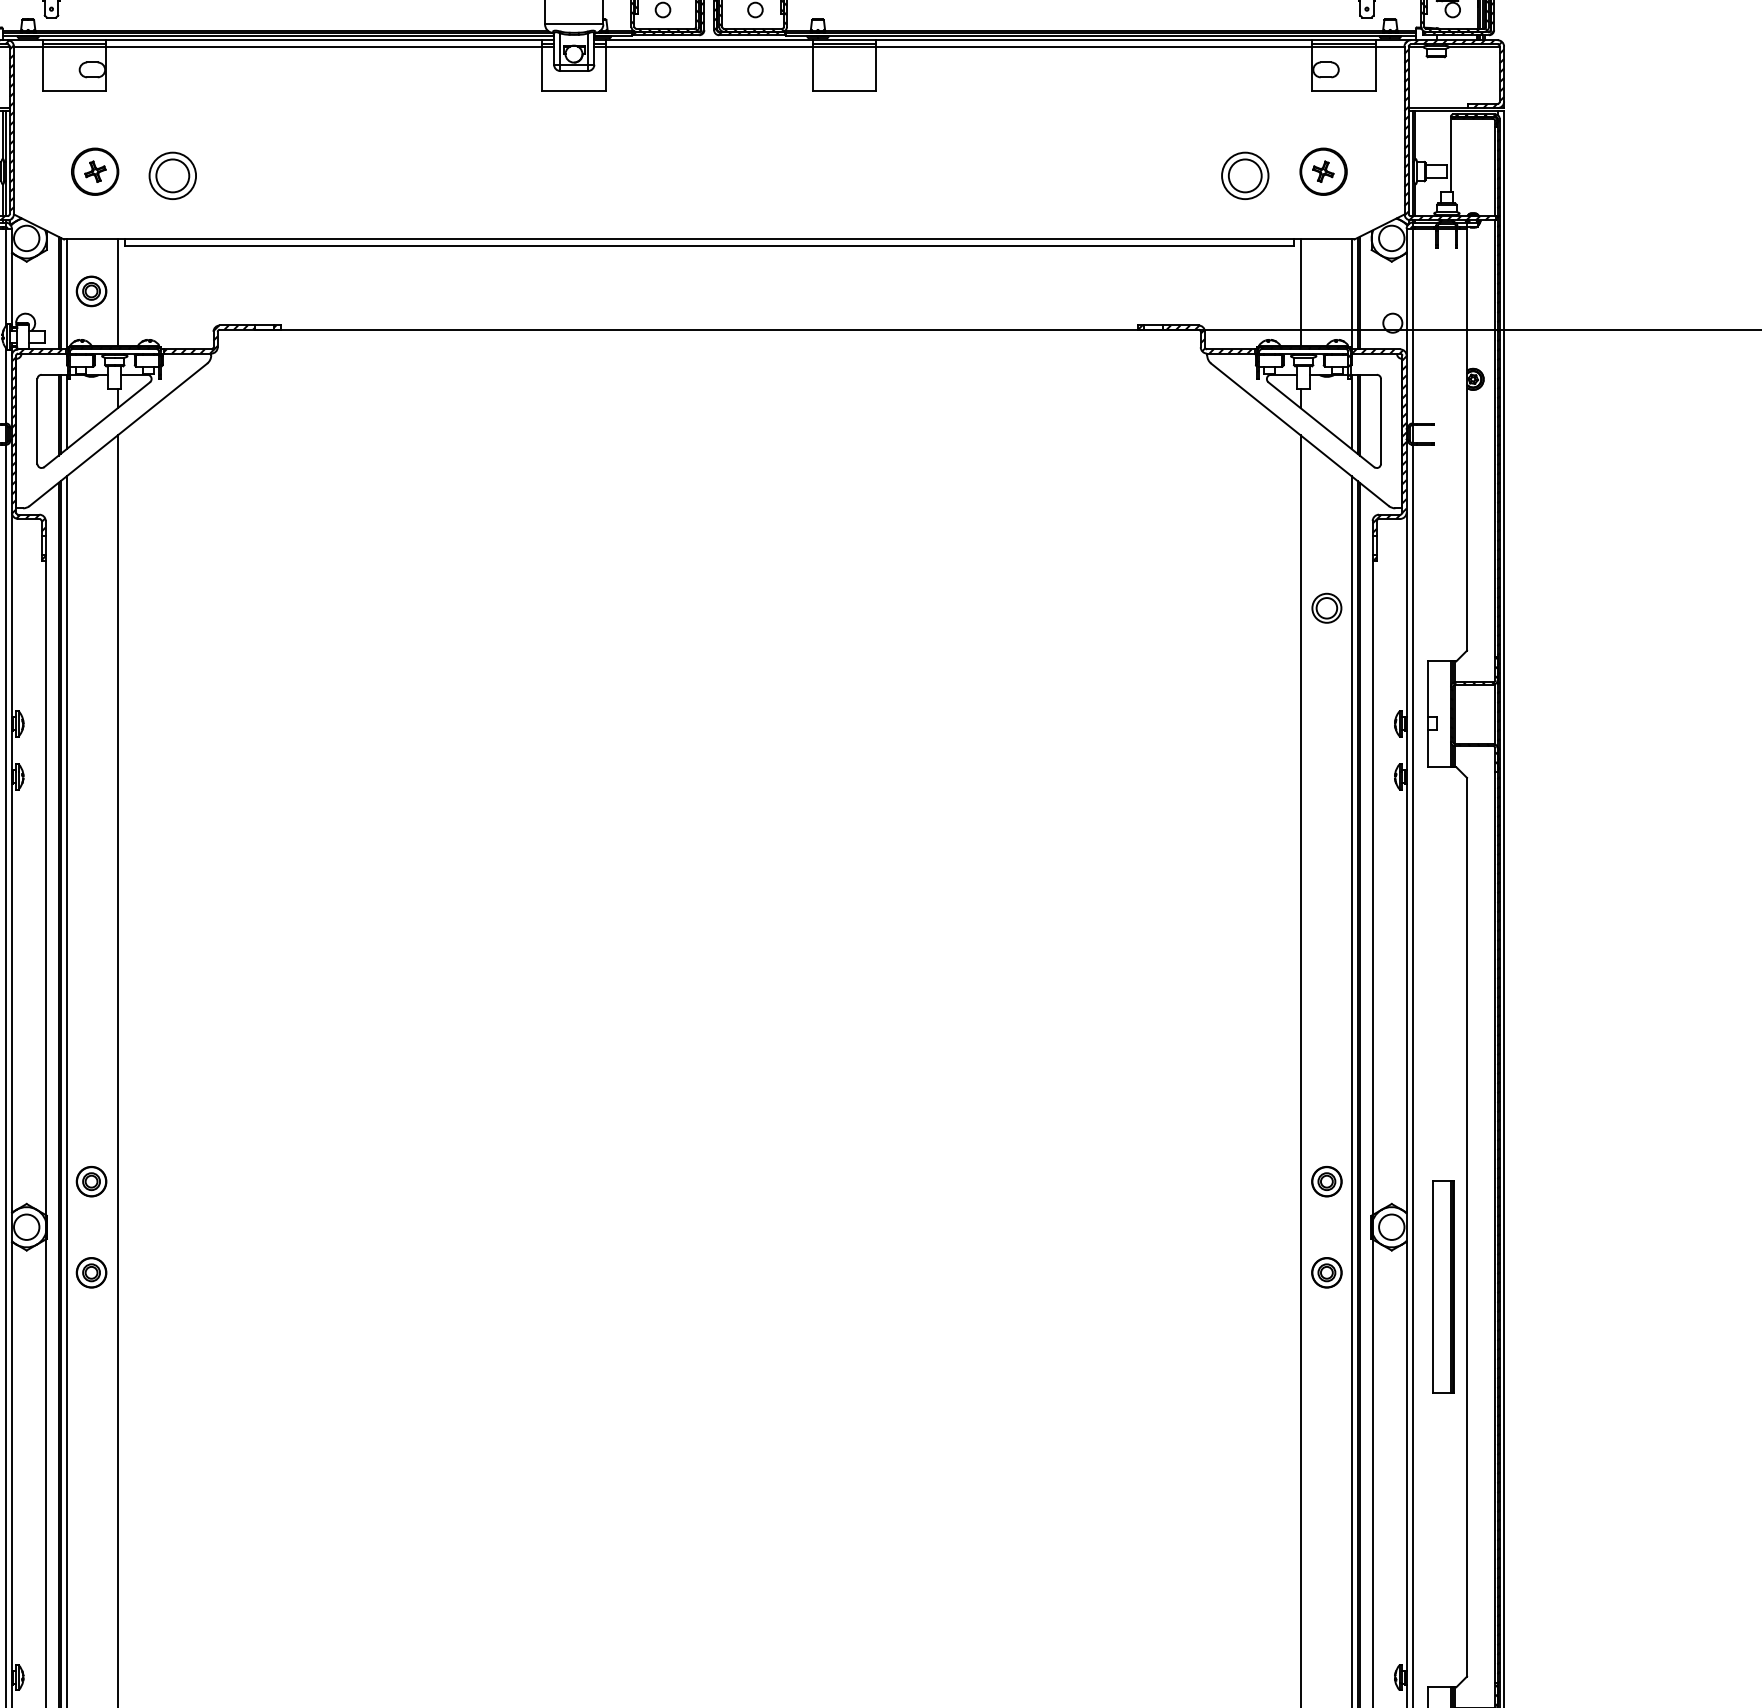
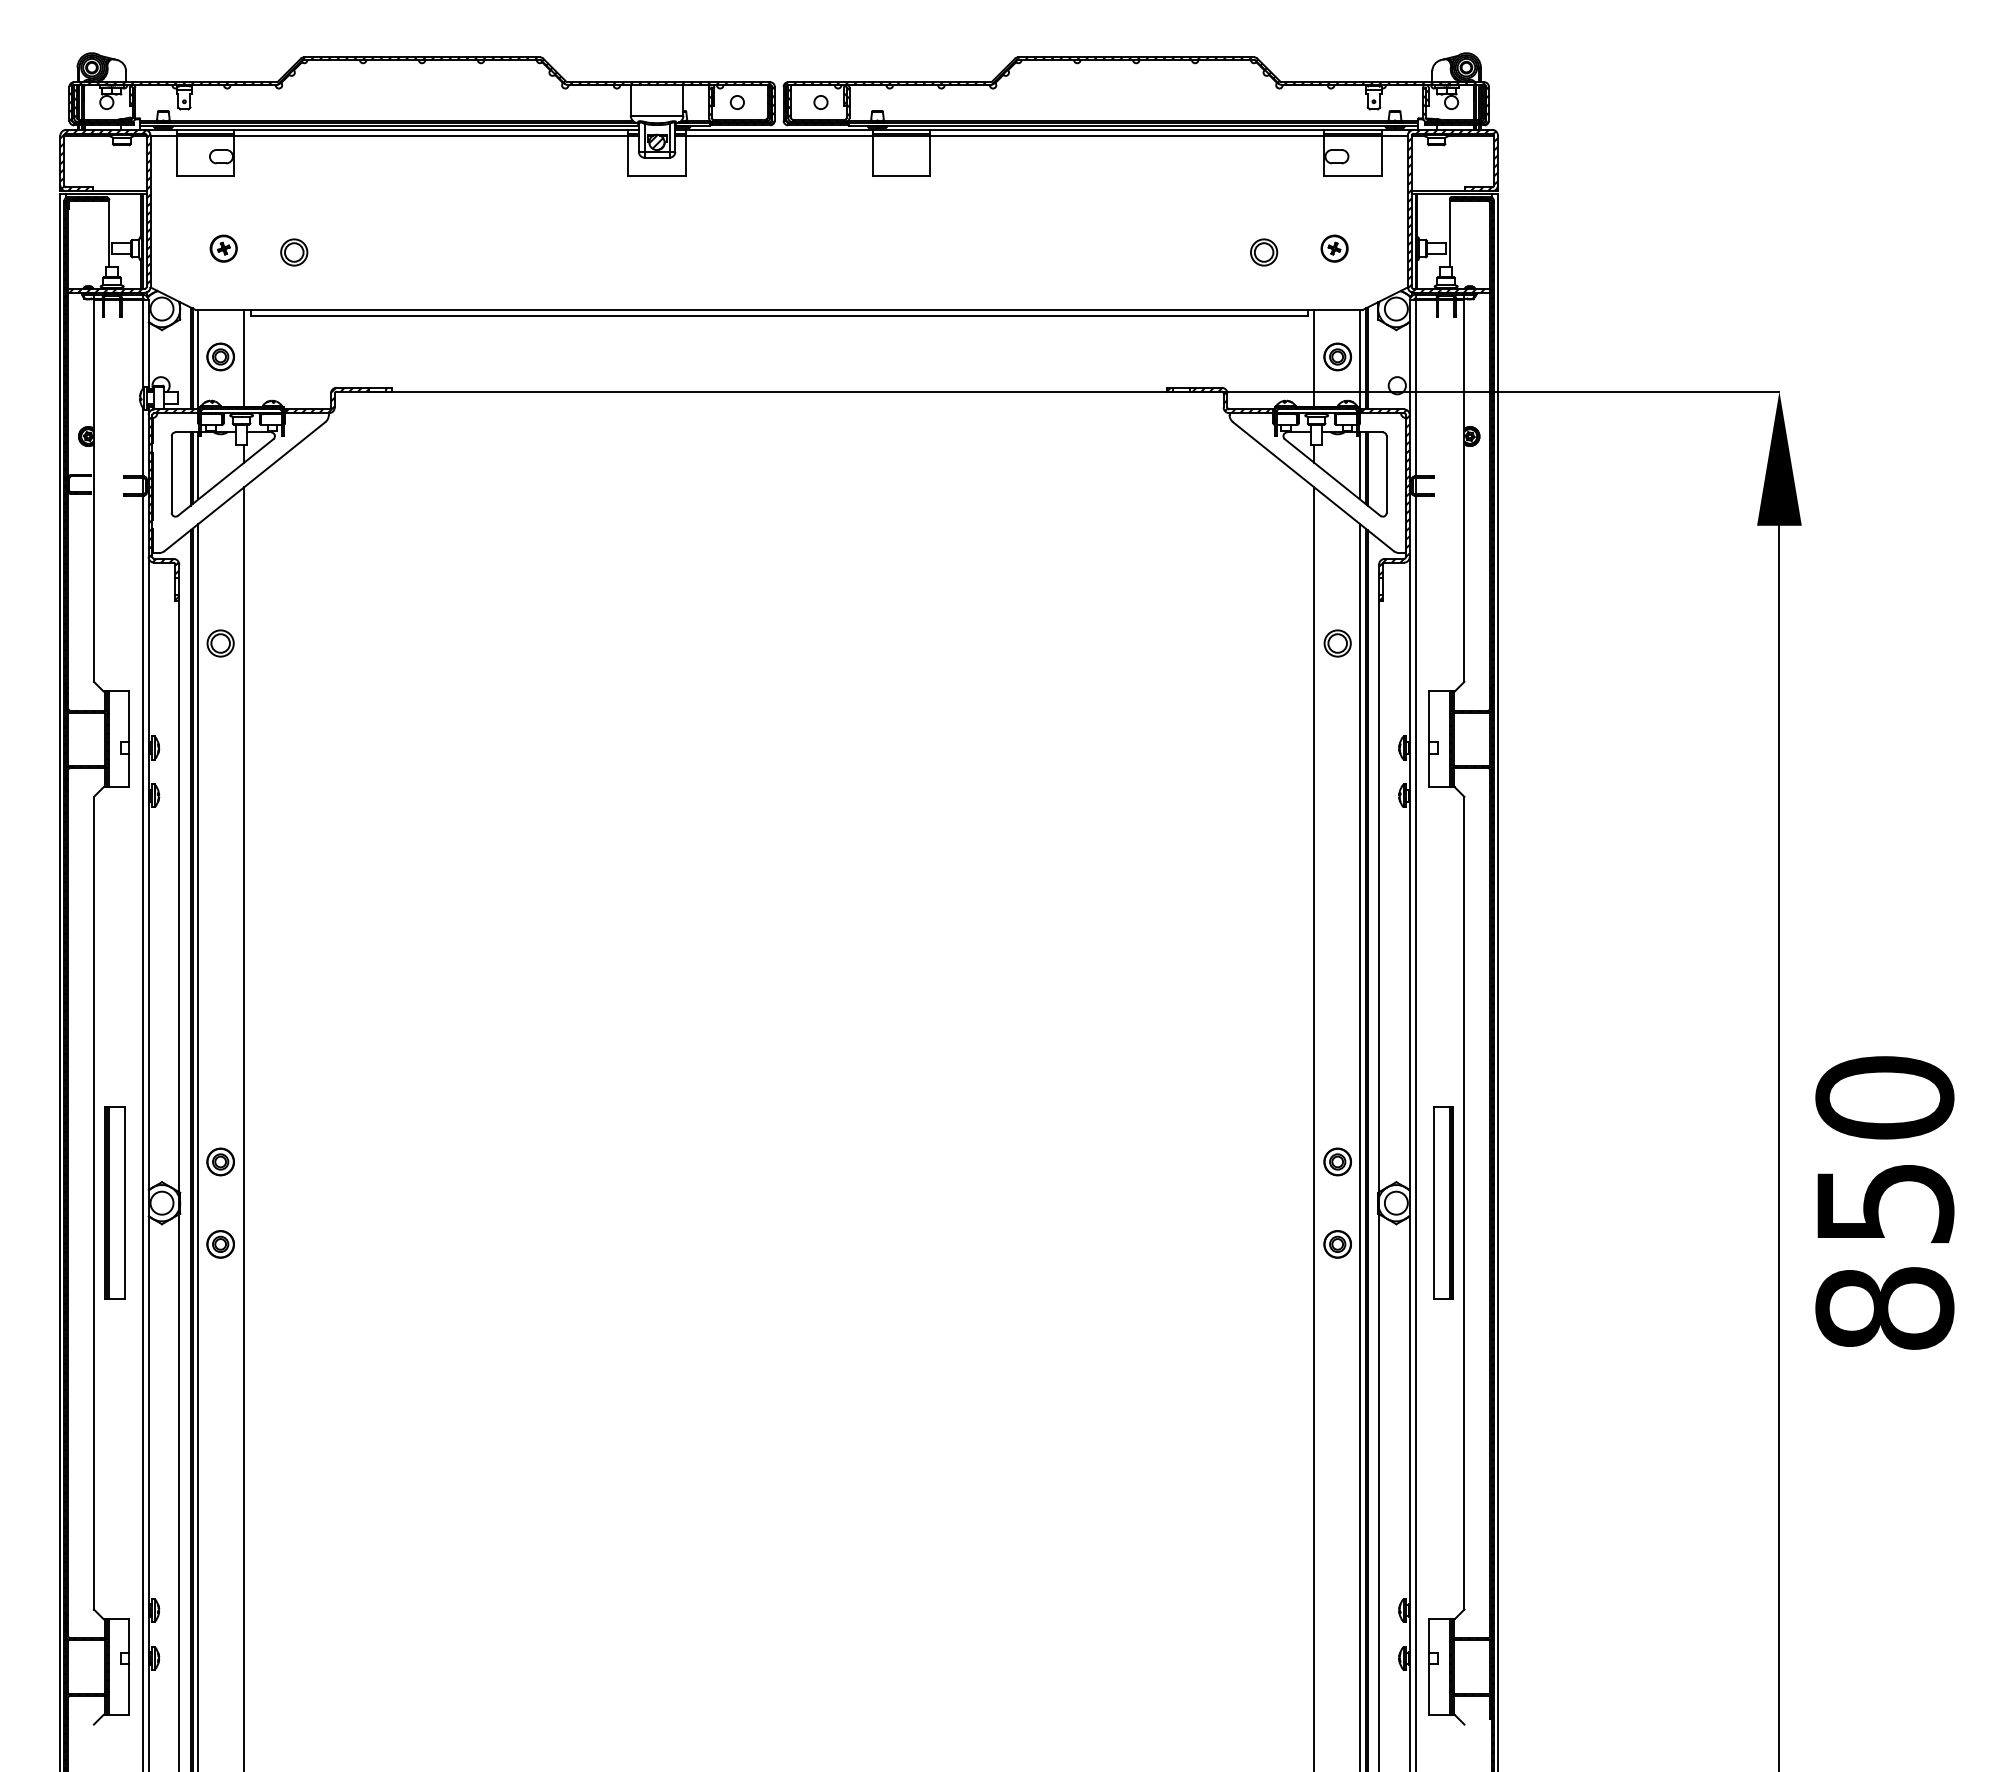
hatch: (573, 53) -> (656, 141), added
part: (94, 171) -> (223, 248), size x0.62
part: (1323, 171) -> (1334, 248), size x0.62
part: (173, 175) -> (294, 252), size x0.62
part: (1245, 175) -> (1264, 252), size x0.62
part: (1326, 290) -> (1337, 356), added
part: (91, 608) -> (220, 643), added
part: (1443, 1286) -> (1443, 1202), moved

